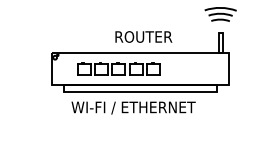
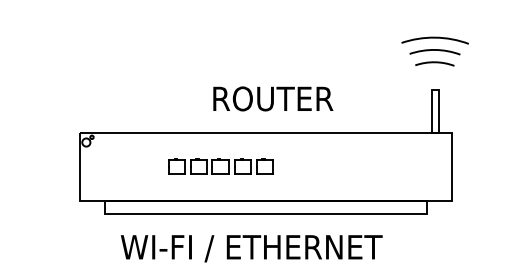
part: (118, 68) -> (219, 165), size x0.6

